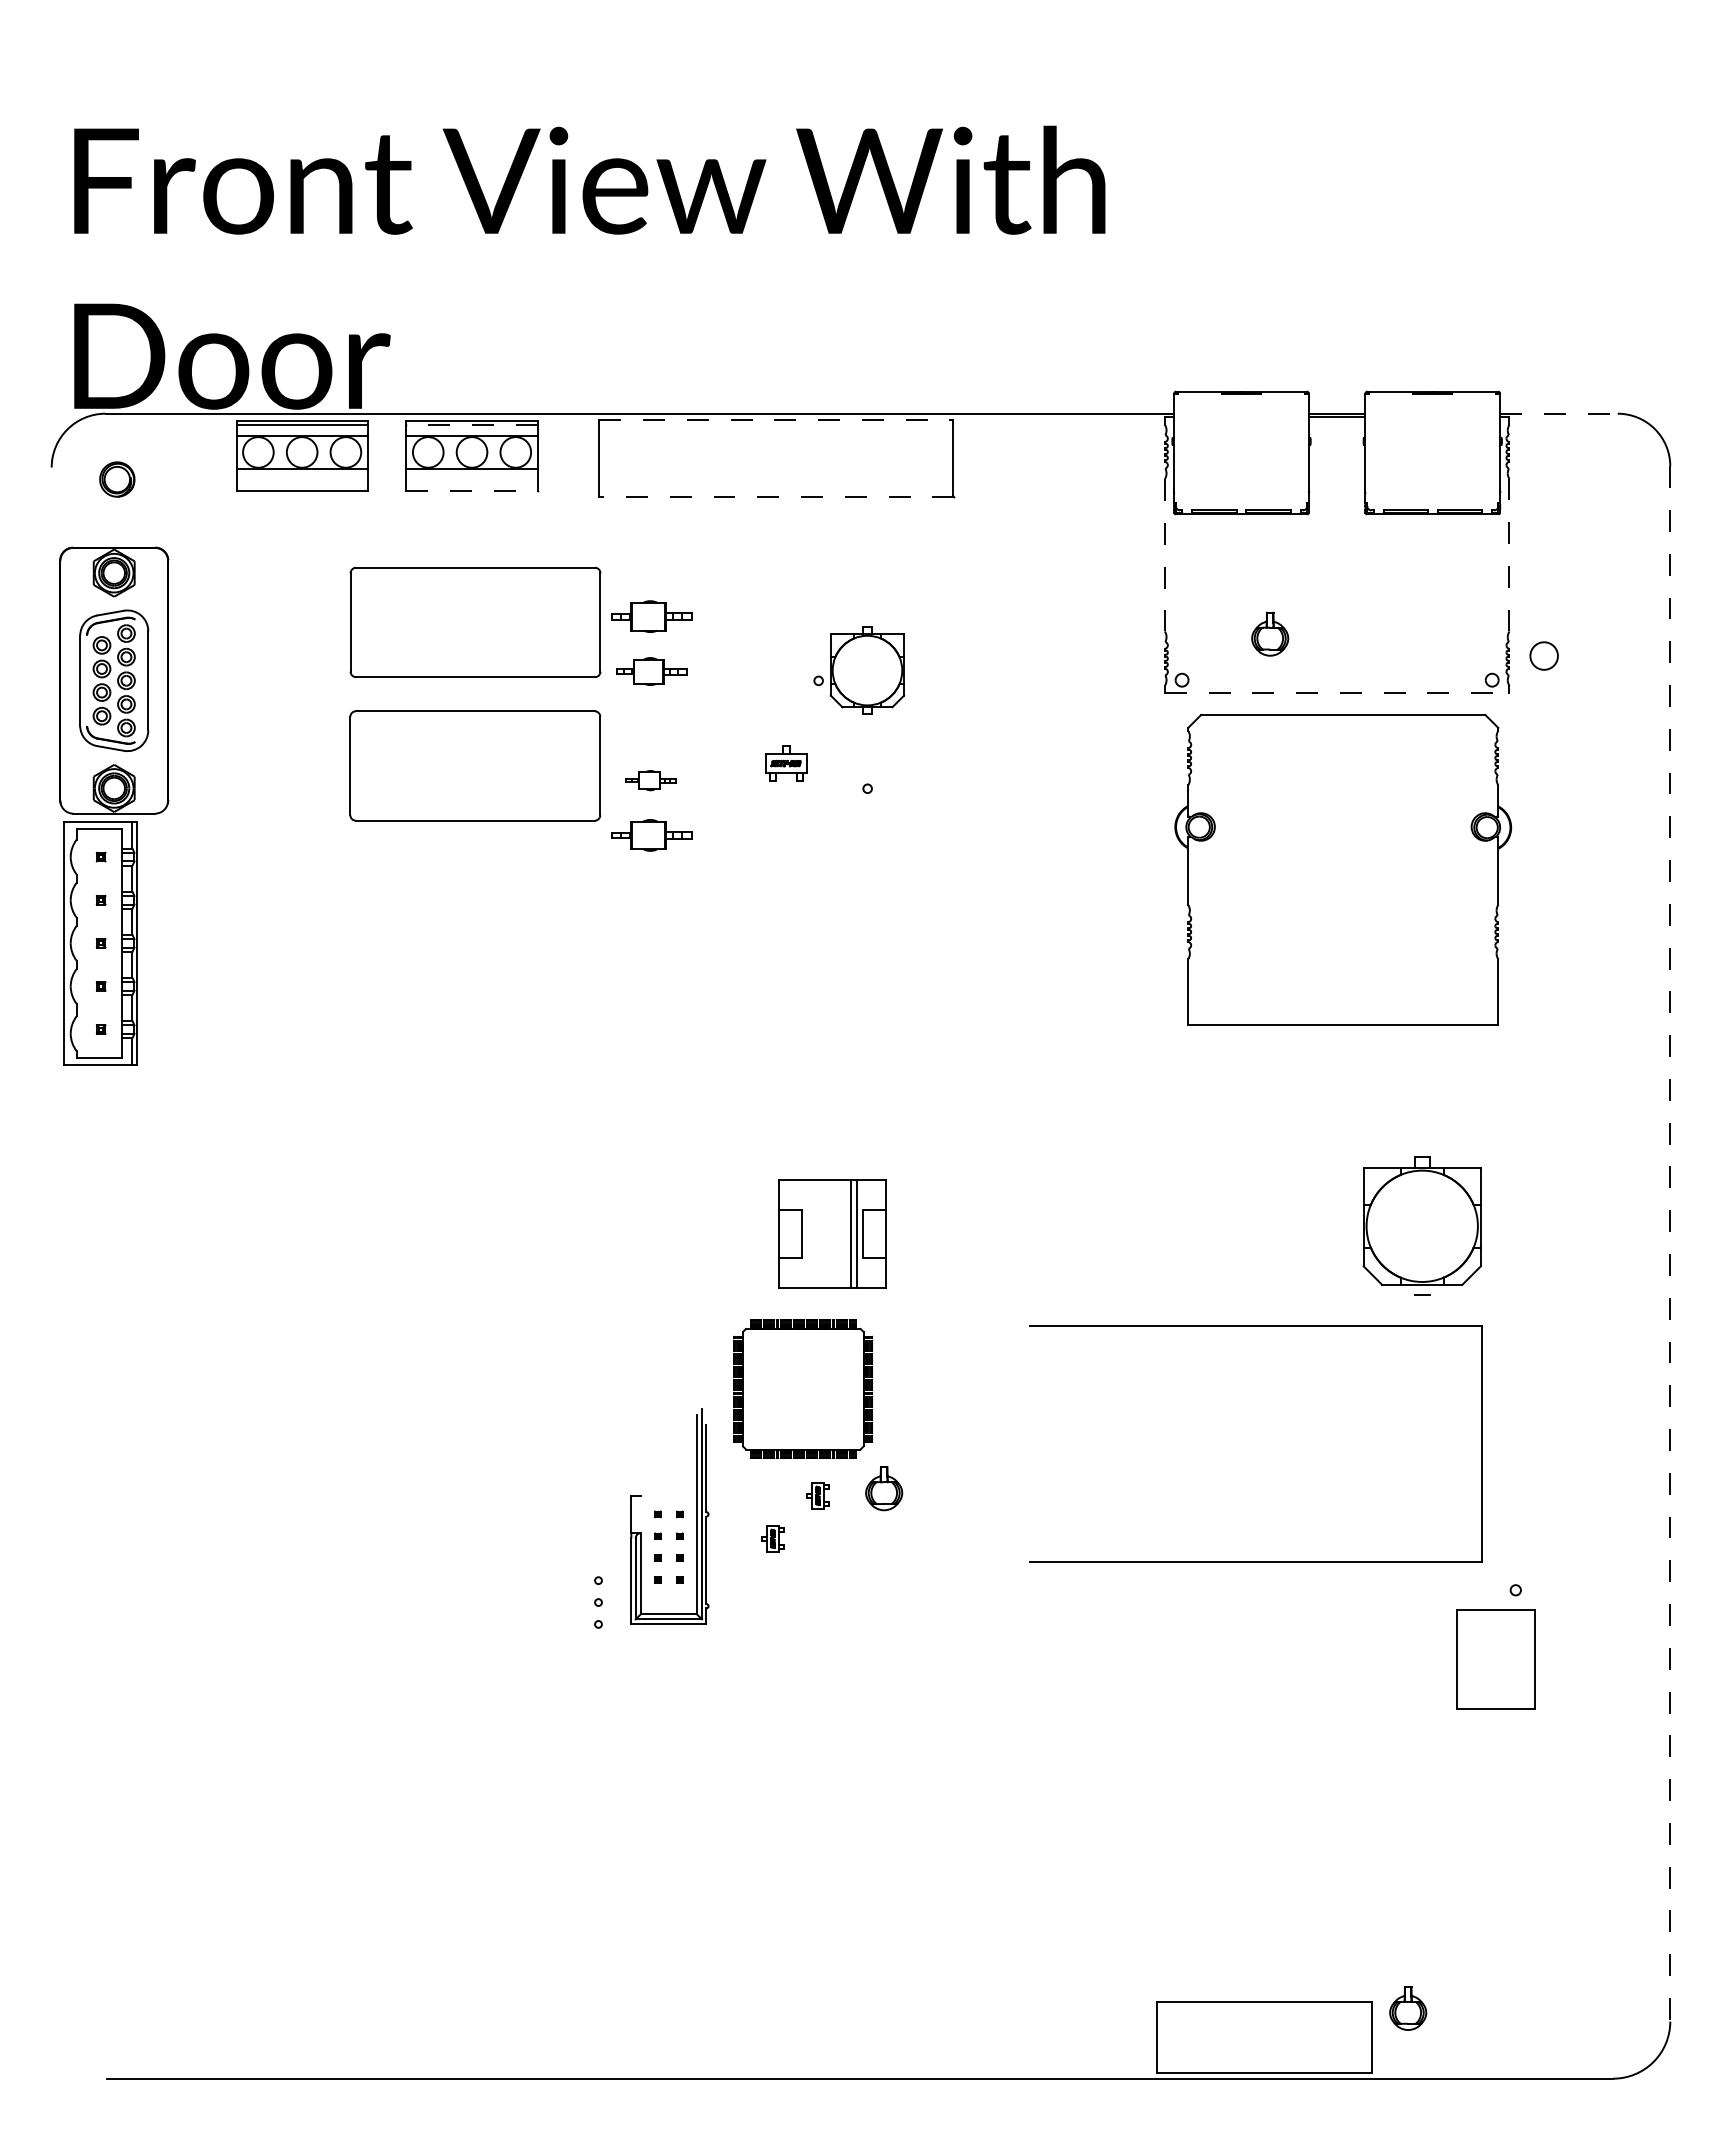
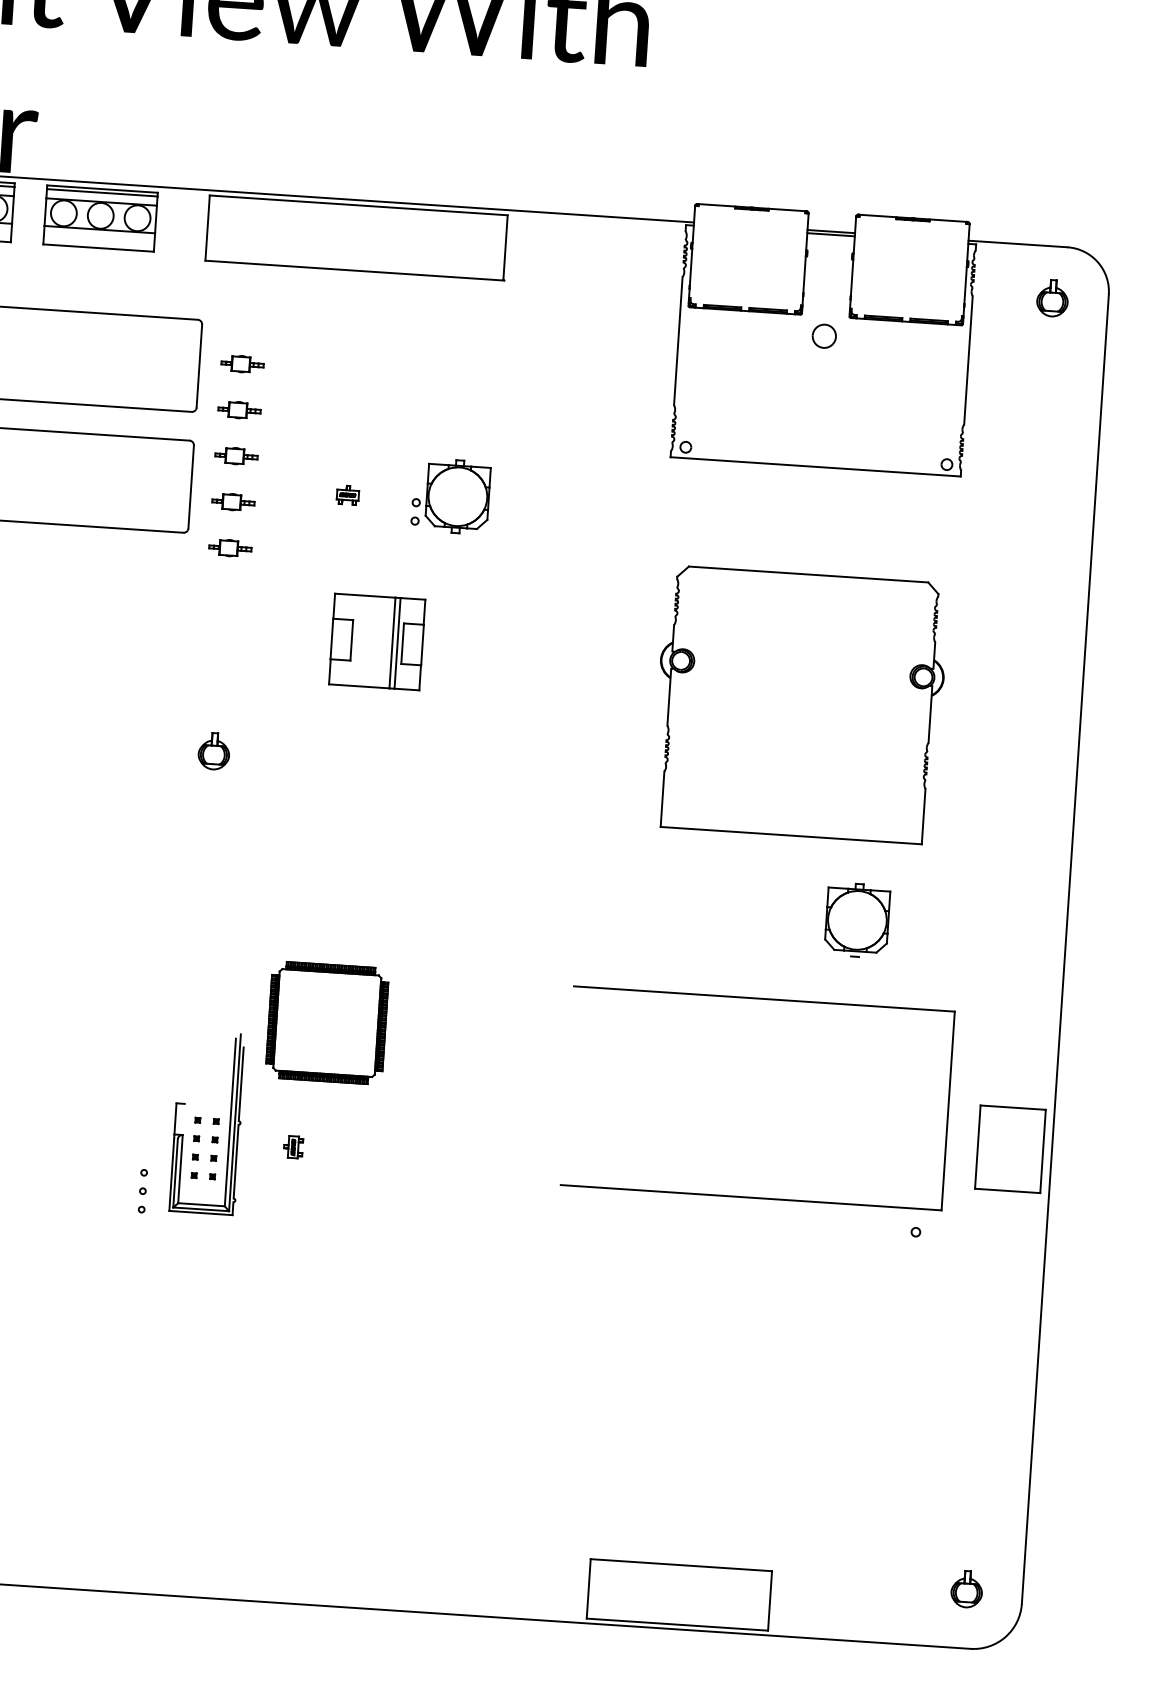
line: (1558, 413) -> (1017, 243), dashed -> solid
line: (776, 419) -> (358, 205), dashed -> solid
line: (472, 425) -> (102, 193), dashed -> solid
line: (472, 490) -> (99, 247), dashed -> solid
line: (776, 497) -> (354, 270), dashed -> solid
line: (1509, 554) -> (968, 359), dashed -> solid
line: (1164, 555) -> (678, 341), dashed -> solid
part: (650, 616) -> (241, 363), size x0.62
part: (1270, 633) -> (1052, 297), moved
part: (1543, 655) -> (823, 335), moved
part: (650, 670) -> (238, 409), size x0.71
part: (859, 670) -> (451, 496), moved
line: (1337, 693) -> (815, 467), dashed -> solid
part: (650, 725) -> (235, 455), added
part: (785, 762) -> (347, 494), size x0.62
part: (650, 834) -> (229, 547), size x0.62
part: (1343, 869) -> (800, 704), moved
part: (1421, 1225) -> (856, 919), size x0.62
part: (832, 1233) -> (377, 641), moved
line: (1670, 1243) -> (1065, 948), dashed -> solid
part: (1255, 1326) -> (763, 999), moved
part: (884, 1488) -> (214, 751), moved
part: (817, 1495) -> (333, 1113), removed
part: (1495, 1659) -> (1009, 1148), moved
part: (1408, 2008) -> (967, 1589), moved

